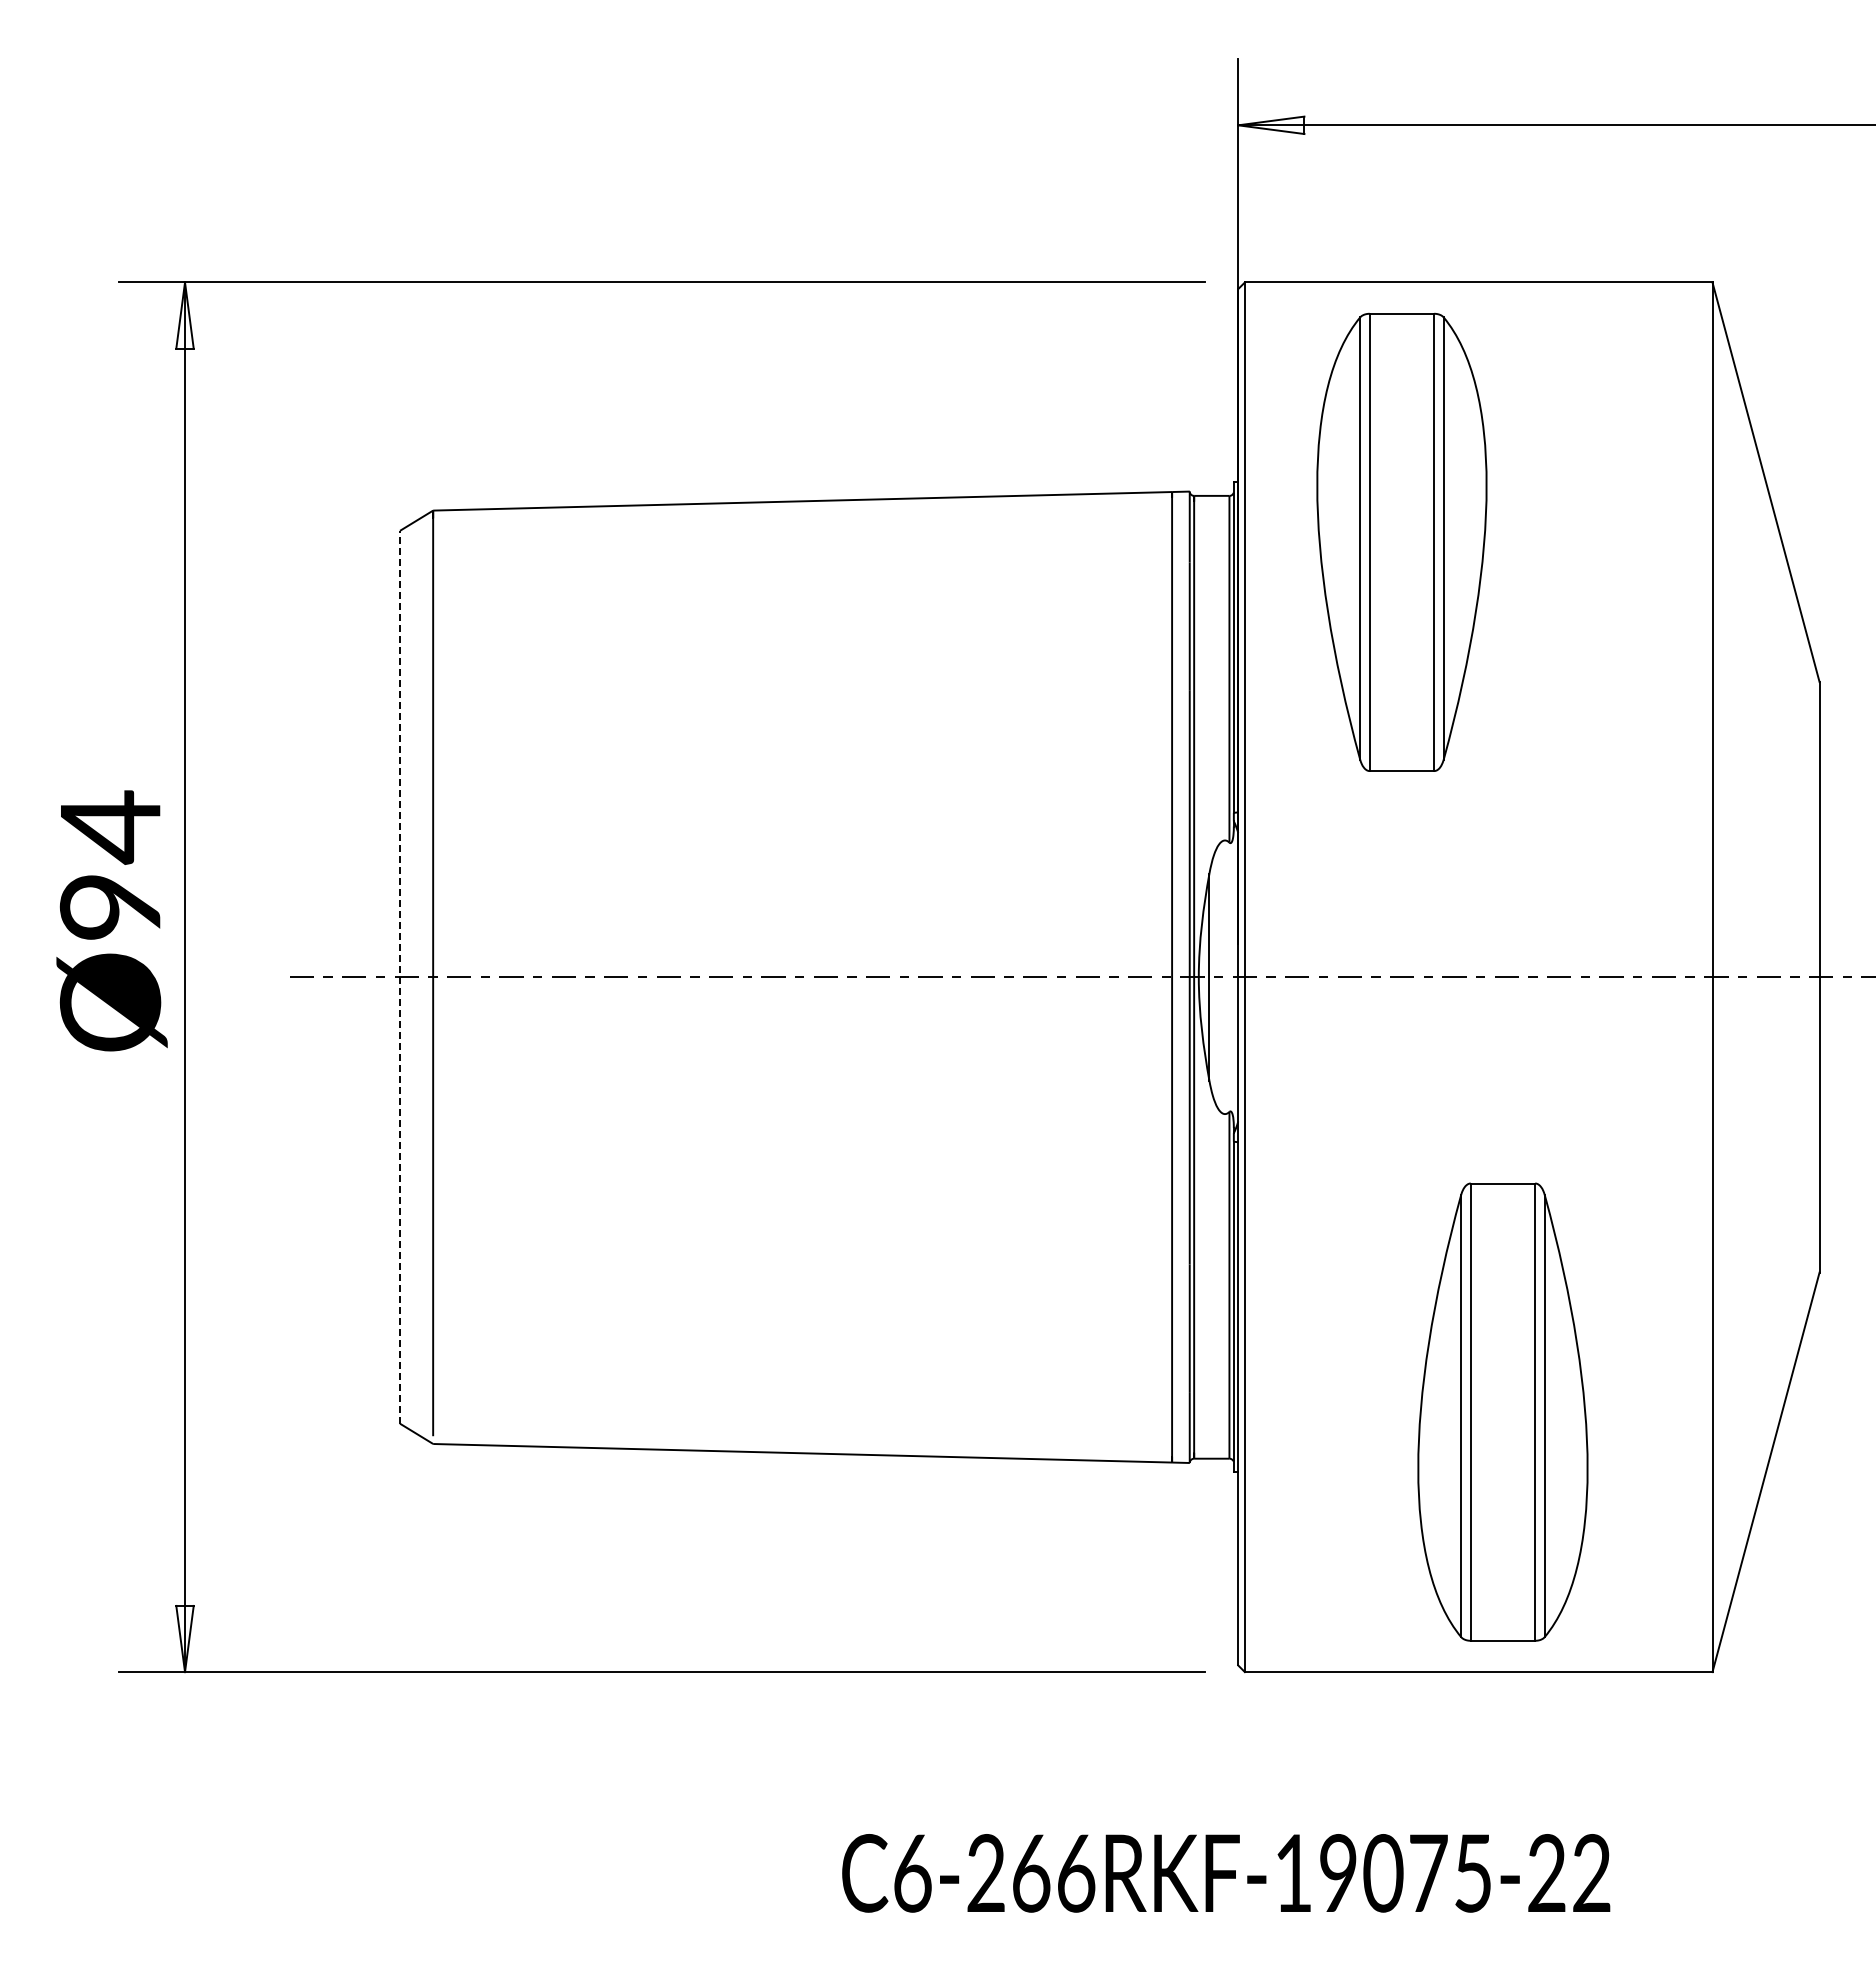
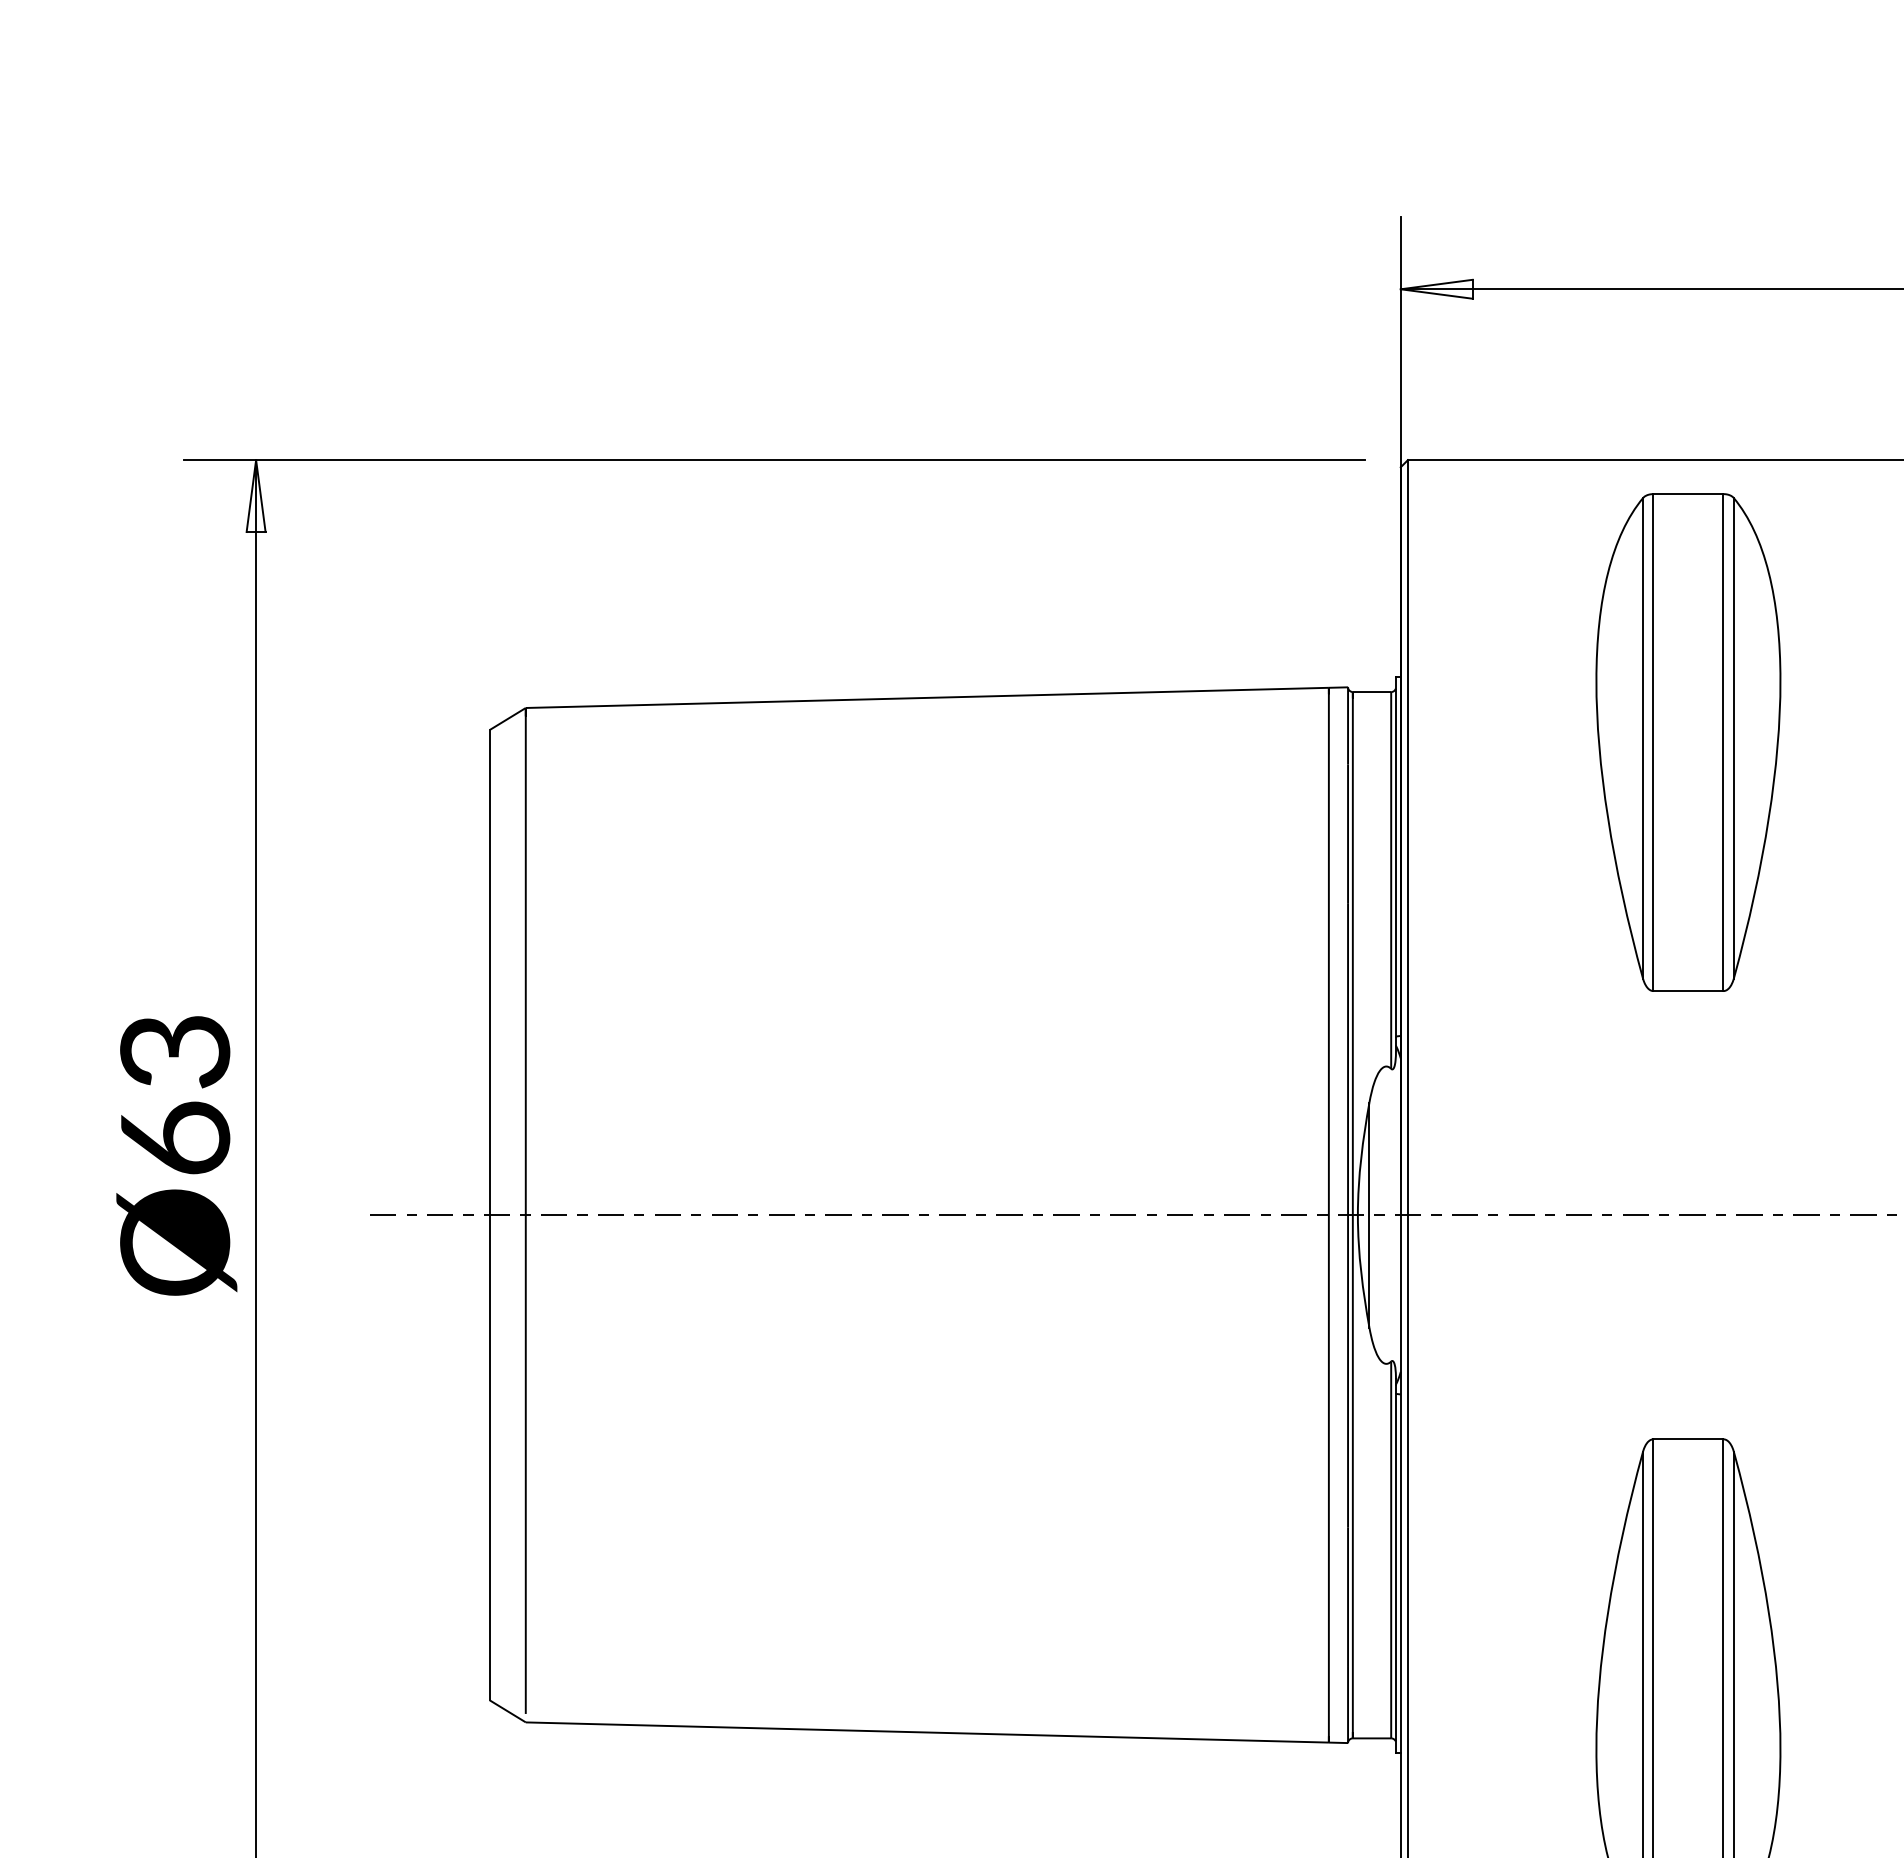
part: (1401, 541) -> (1687, 741), moved
text: (110, 864) -> (175, 1092), Ø94 -> Ø63
line: (400, 977) -> (490, 1215), dashed -> solid

